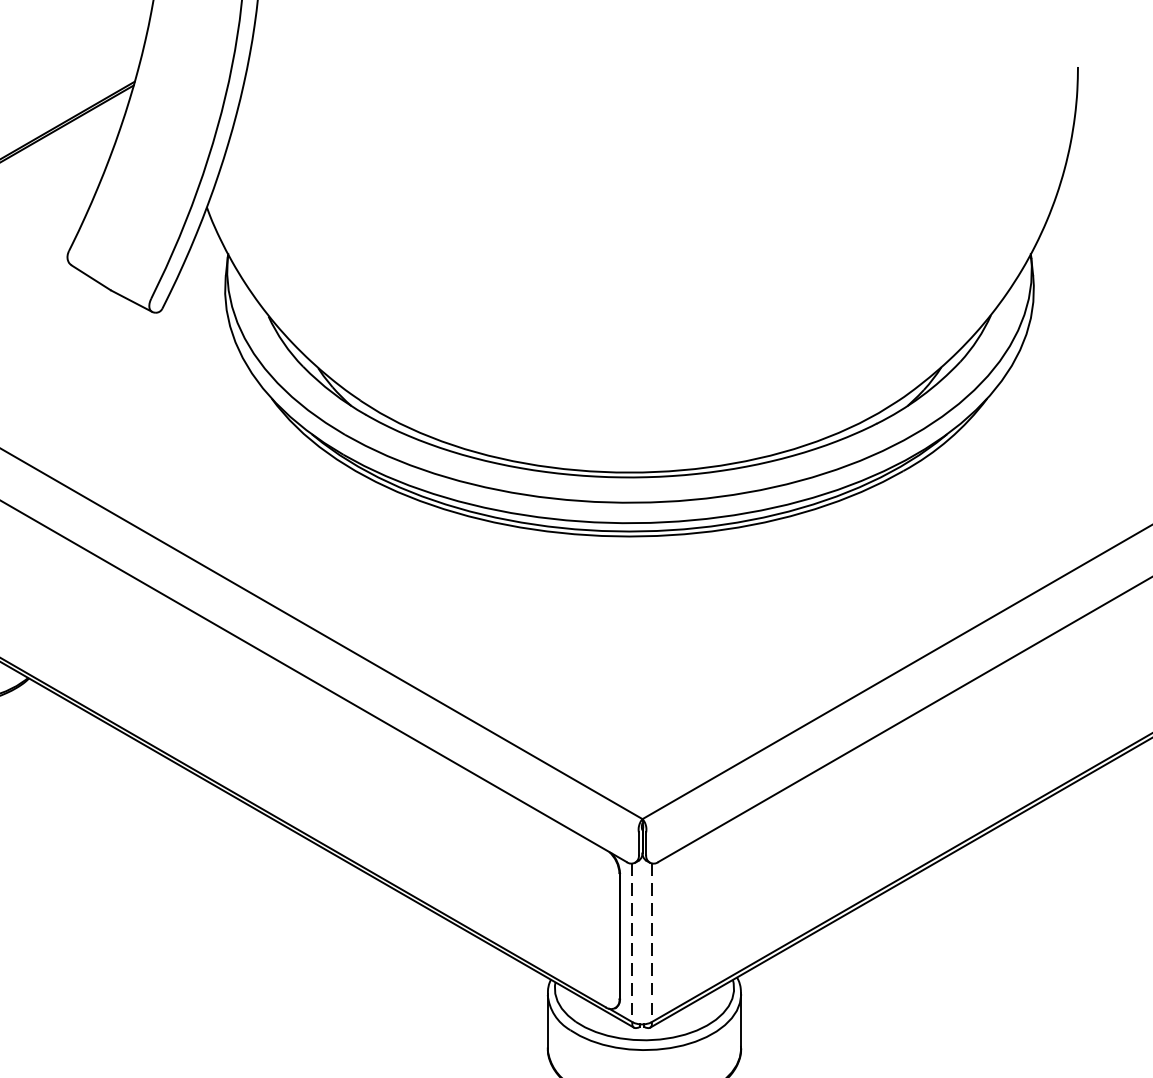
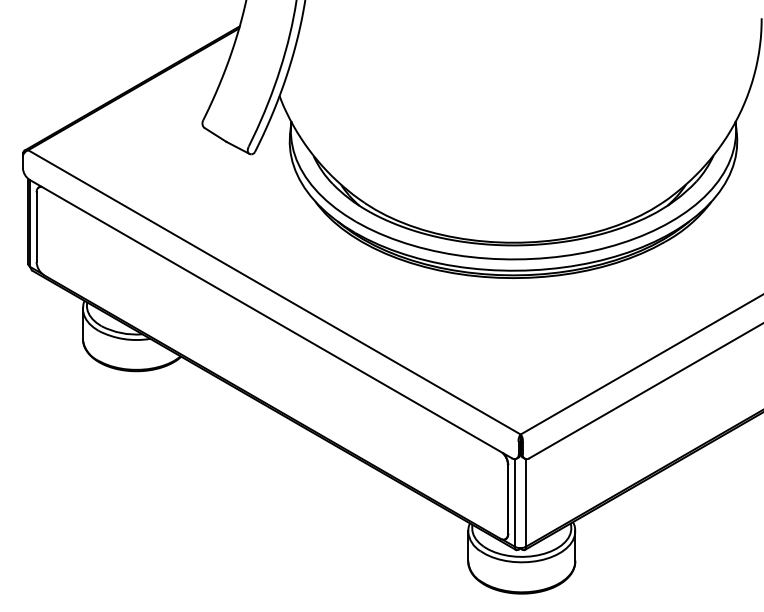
line: (651, 941) -> (525, 502), dashed -> solid
line: (633, 943) -> (515, 503), dashed -> solid

